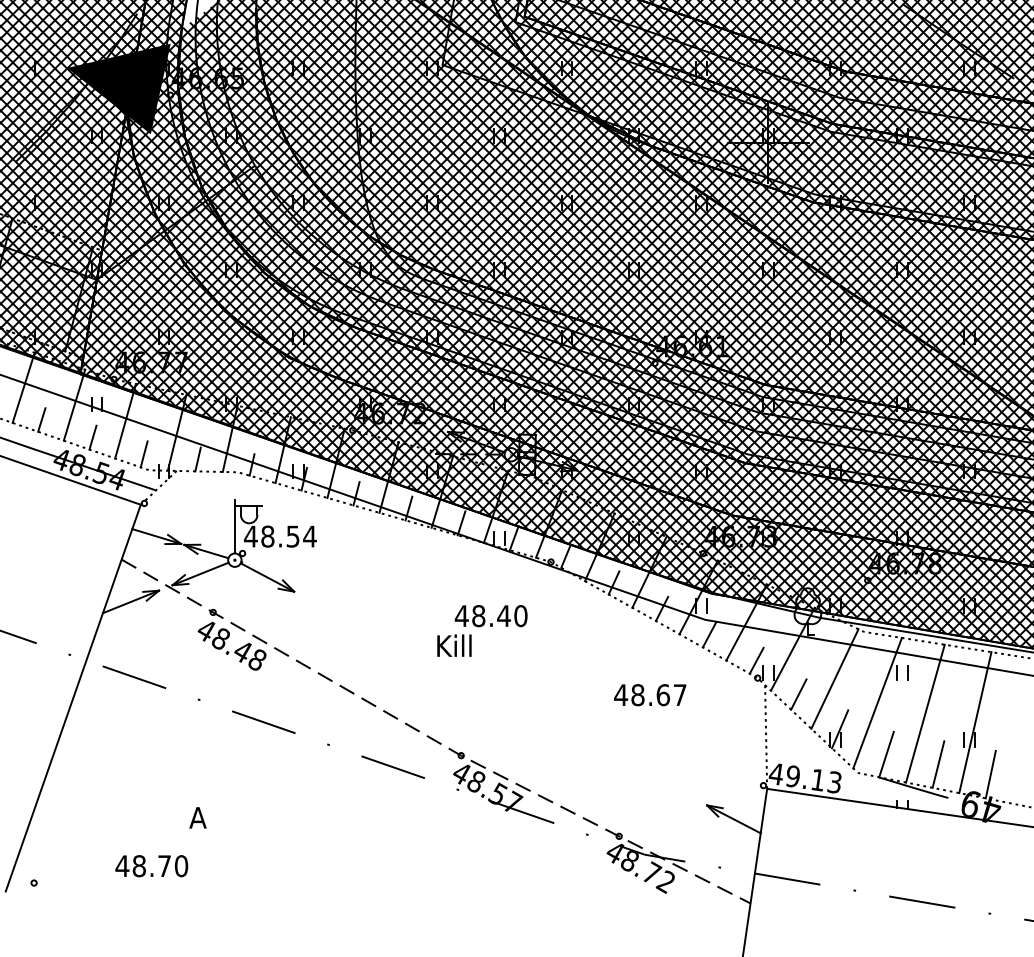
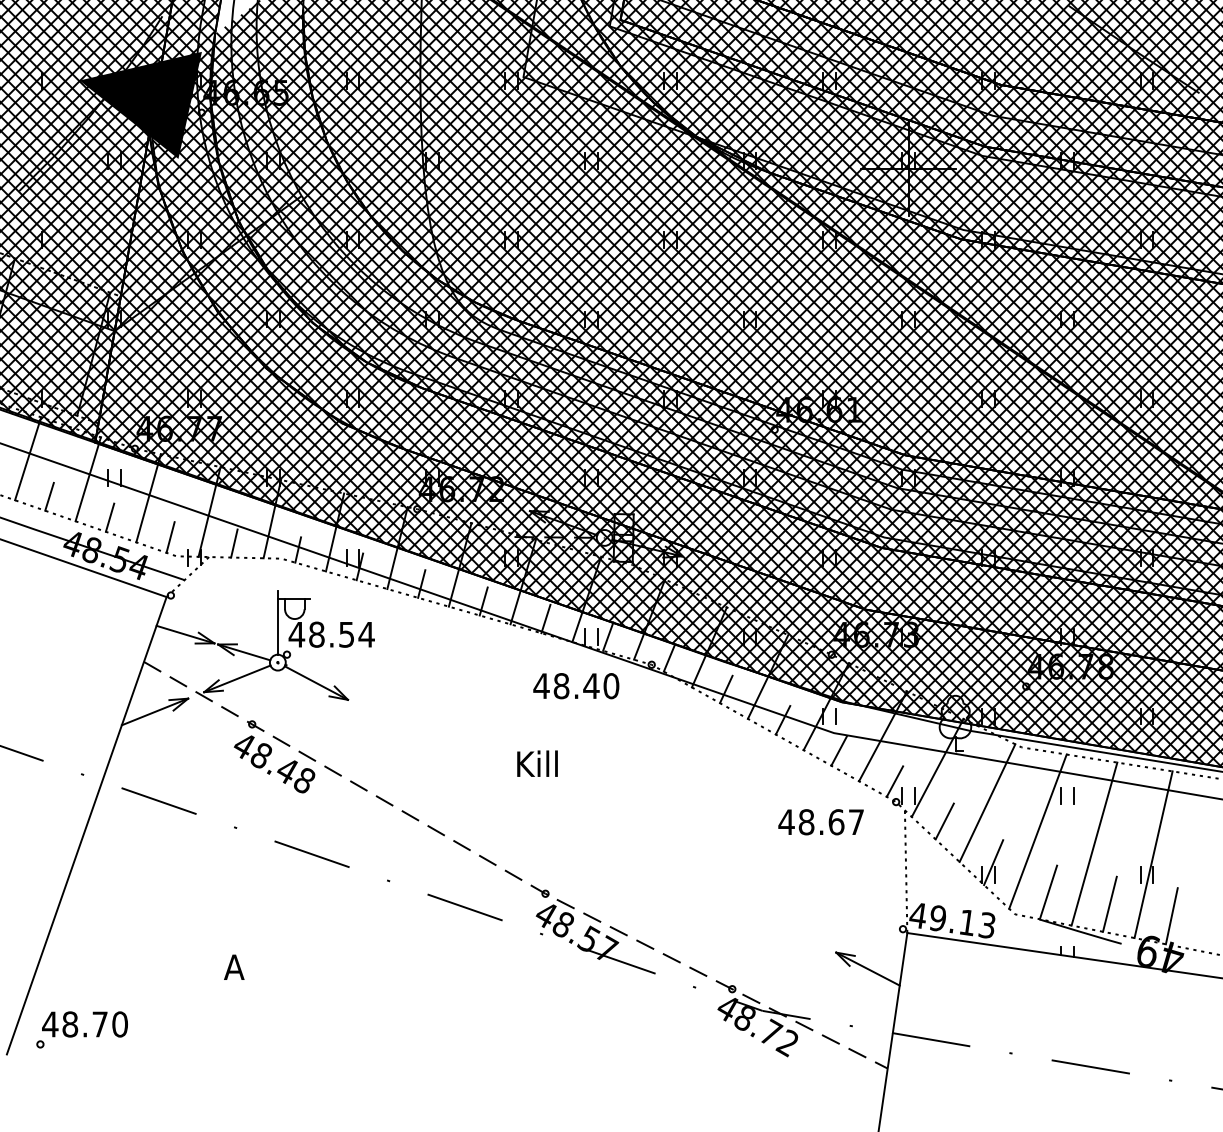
text: (490, 616) -> (575, 686), moved
text: (650, 695) -> (821, 822), moved
text: (151, 866) -> (84, 1024), moved

